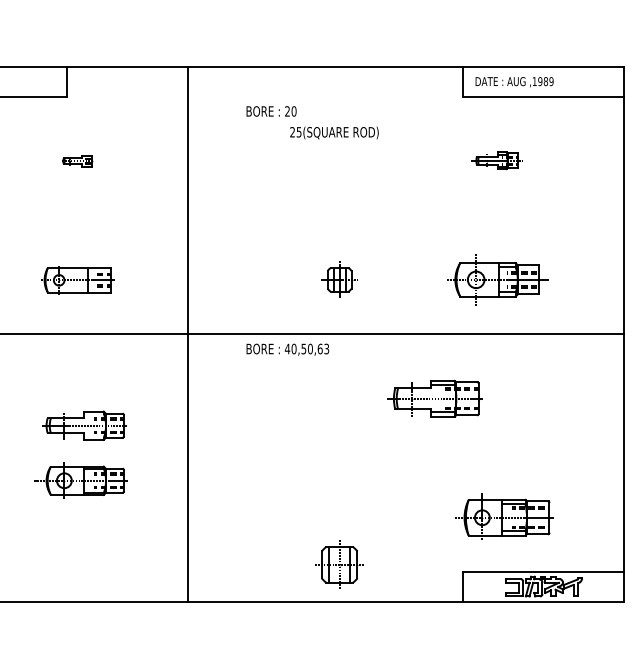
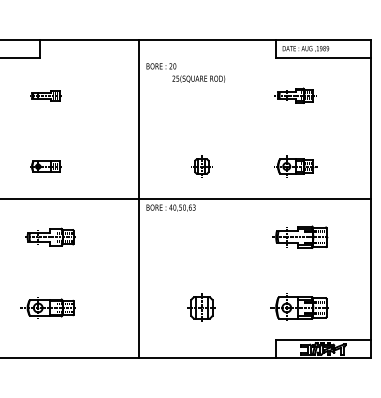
part: (76, 160) -> (45, 95), size x1.67
part: (497, 160) -> (295, 95), size x1.43
part: (76, 279) -> (45, 166), size x0.71
part: (497, 279) -> (295, 166), size x0.71
line: (189, 333) -> (139, 198), moved
part: (434, 397) -> (300, 236), moved
part: (85, 424) -> (50, 236), moved
part: (80, 479) -> (47, 307), moved
part: (338, 564) -> (201, 307), moved

